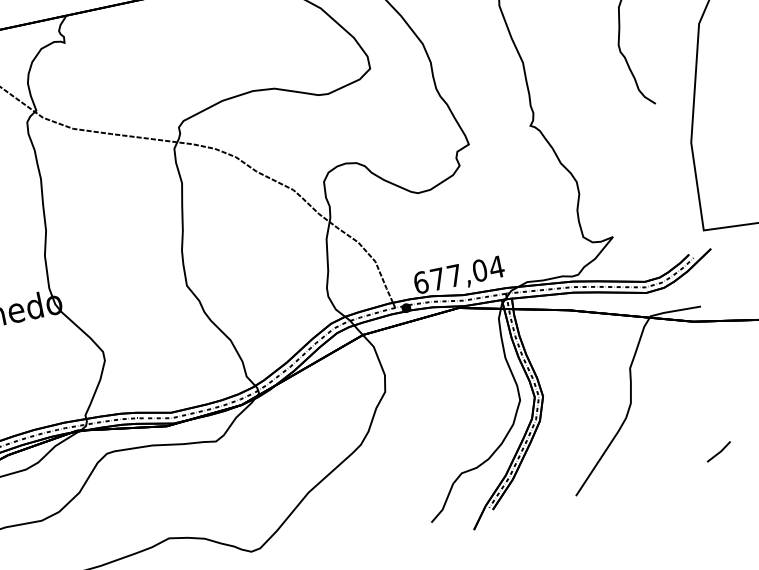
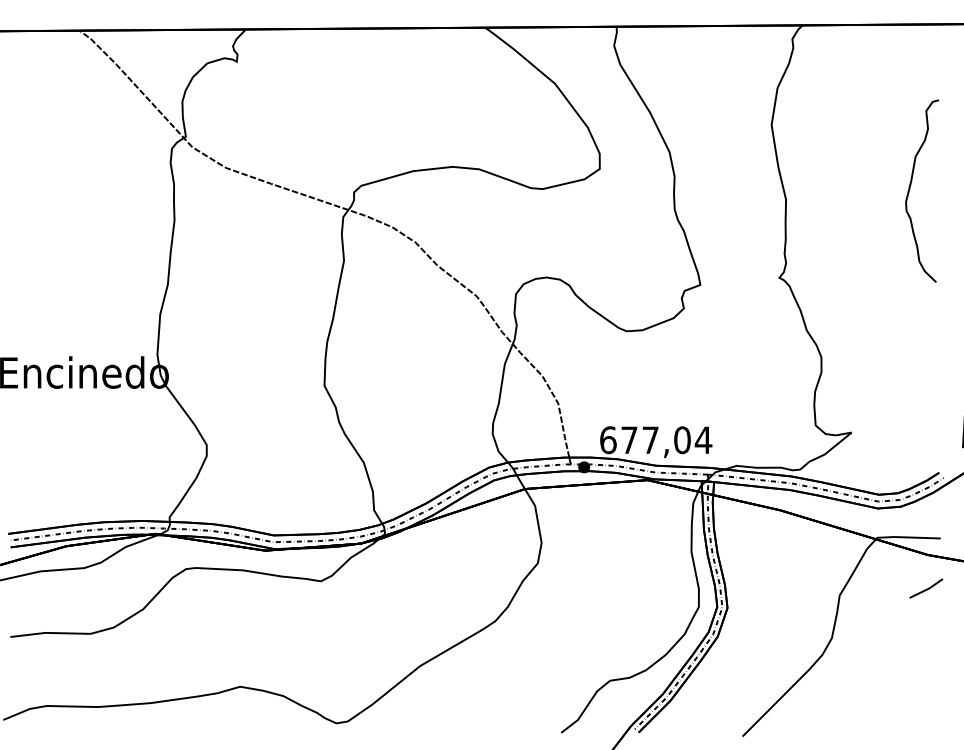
line: (719, 451) -> (926, 588), moved

